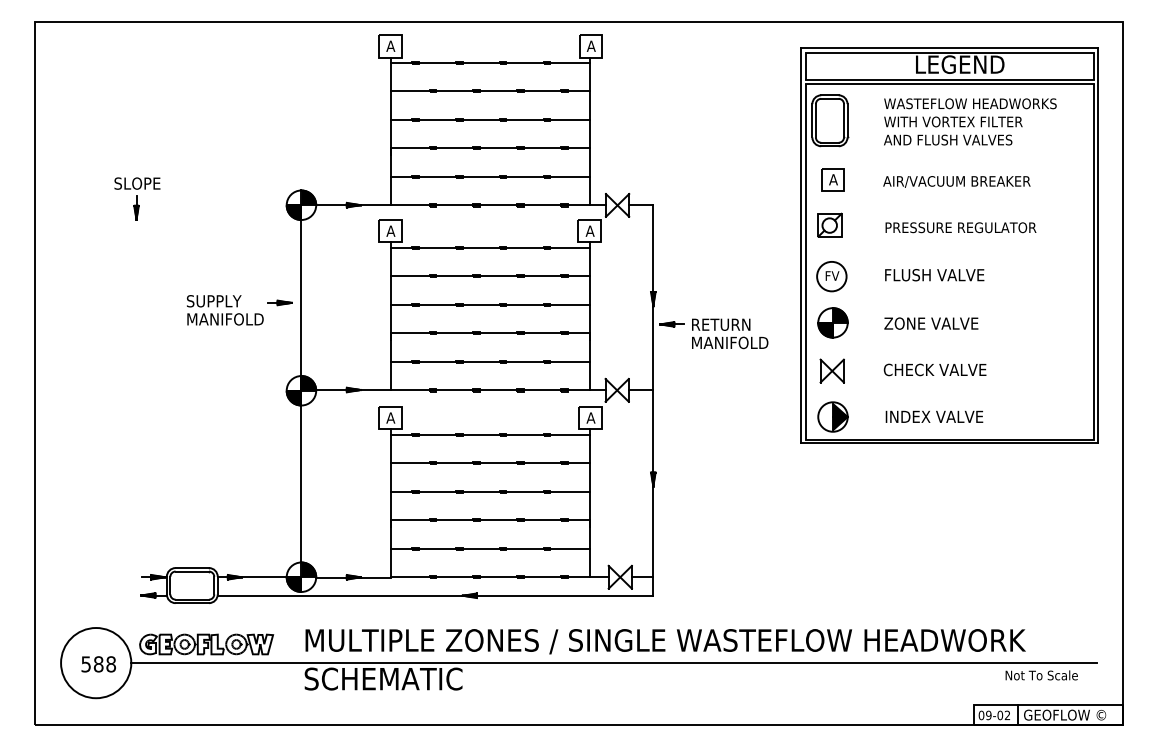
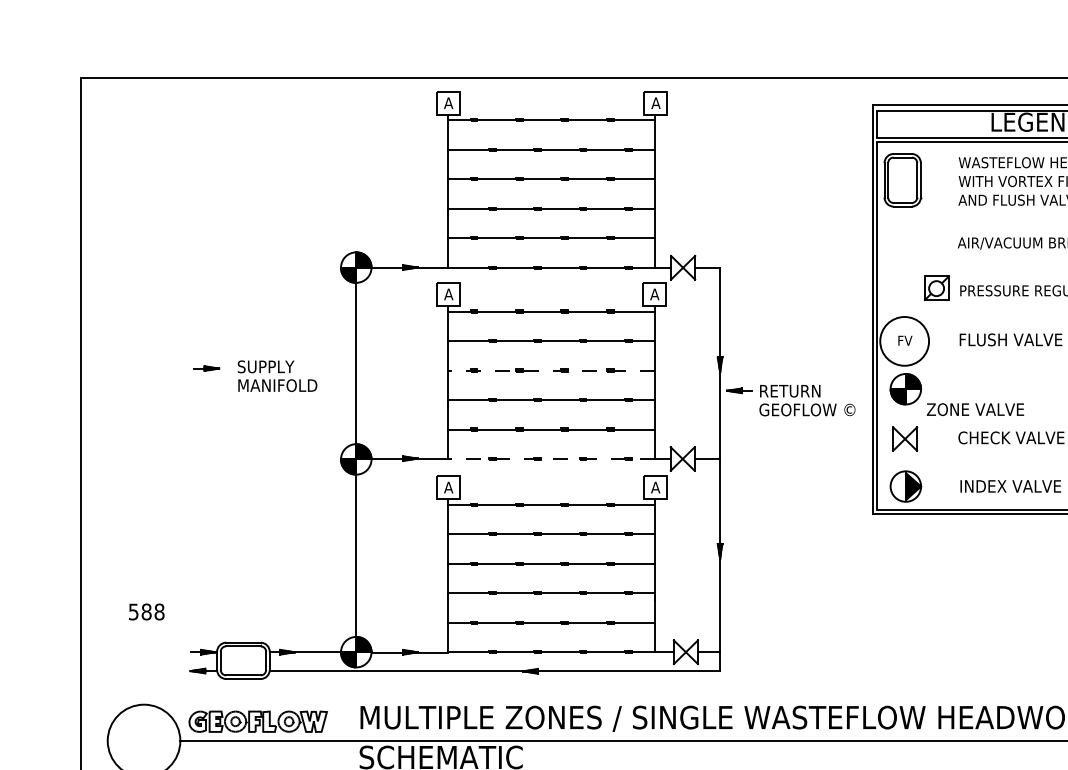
part: (832, 179) -> (905, 240), removed
part: (137, 198) -> (186, 260), removed
part: (829, 224) -> (936, 287), moved
circle: (831, 276) -> (904, 341), size x1.6
part: (279, 302) -> (206, 368), moved
line: (490, 304) -> (551, 370), solid -> dashed
text: (931, 323) -> (975, 409), moved
text: (737, 342) -> (807, 409), MANIFOLD -> GEOFLOW ©
line: (490, 390) -> (551, 459), solid -> dashed
text: (98, 664) -> (146, 612), moved

